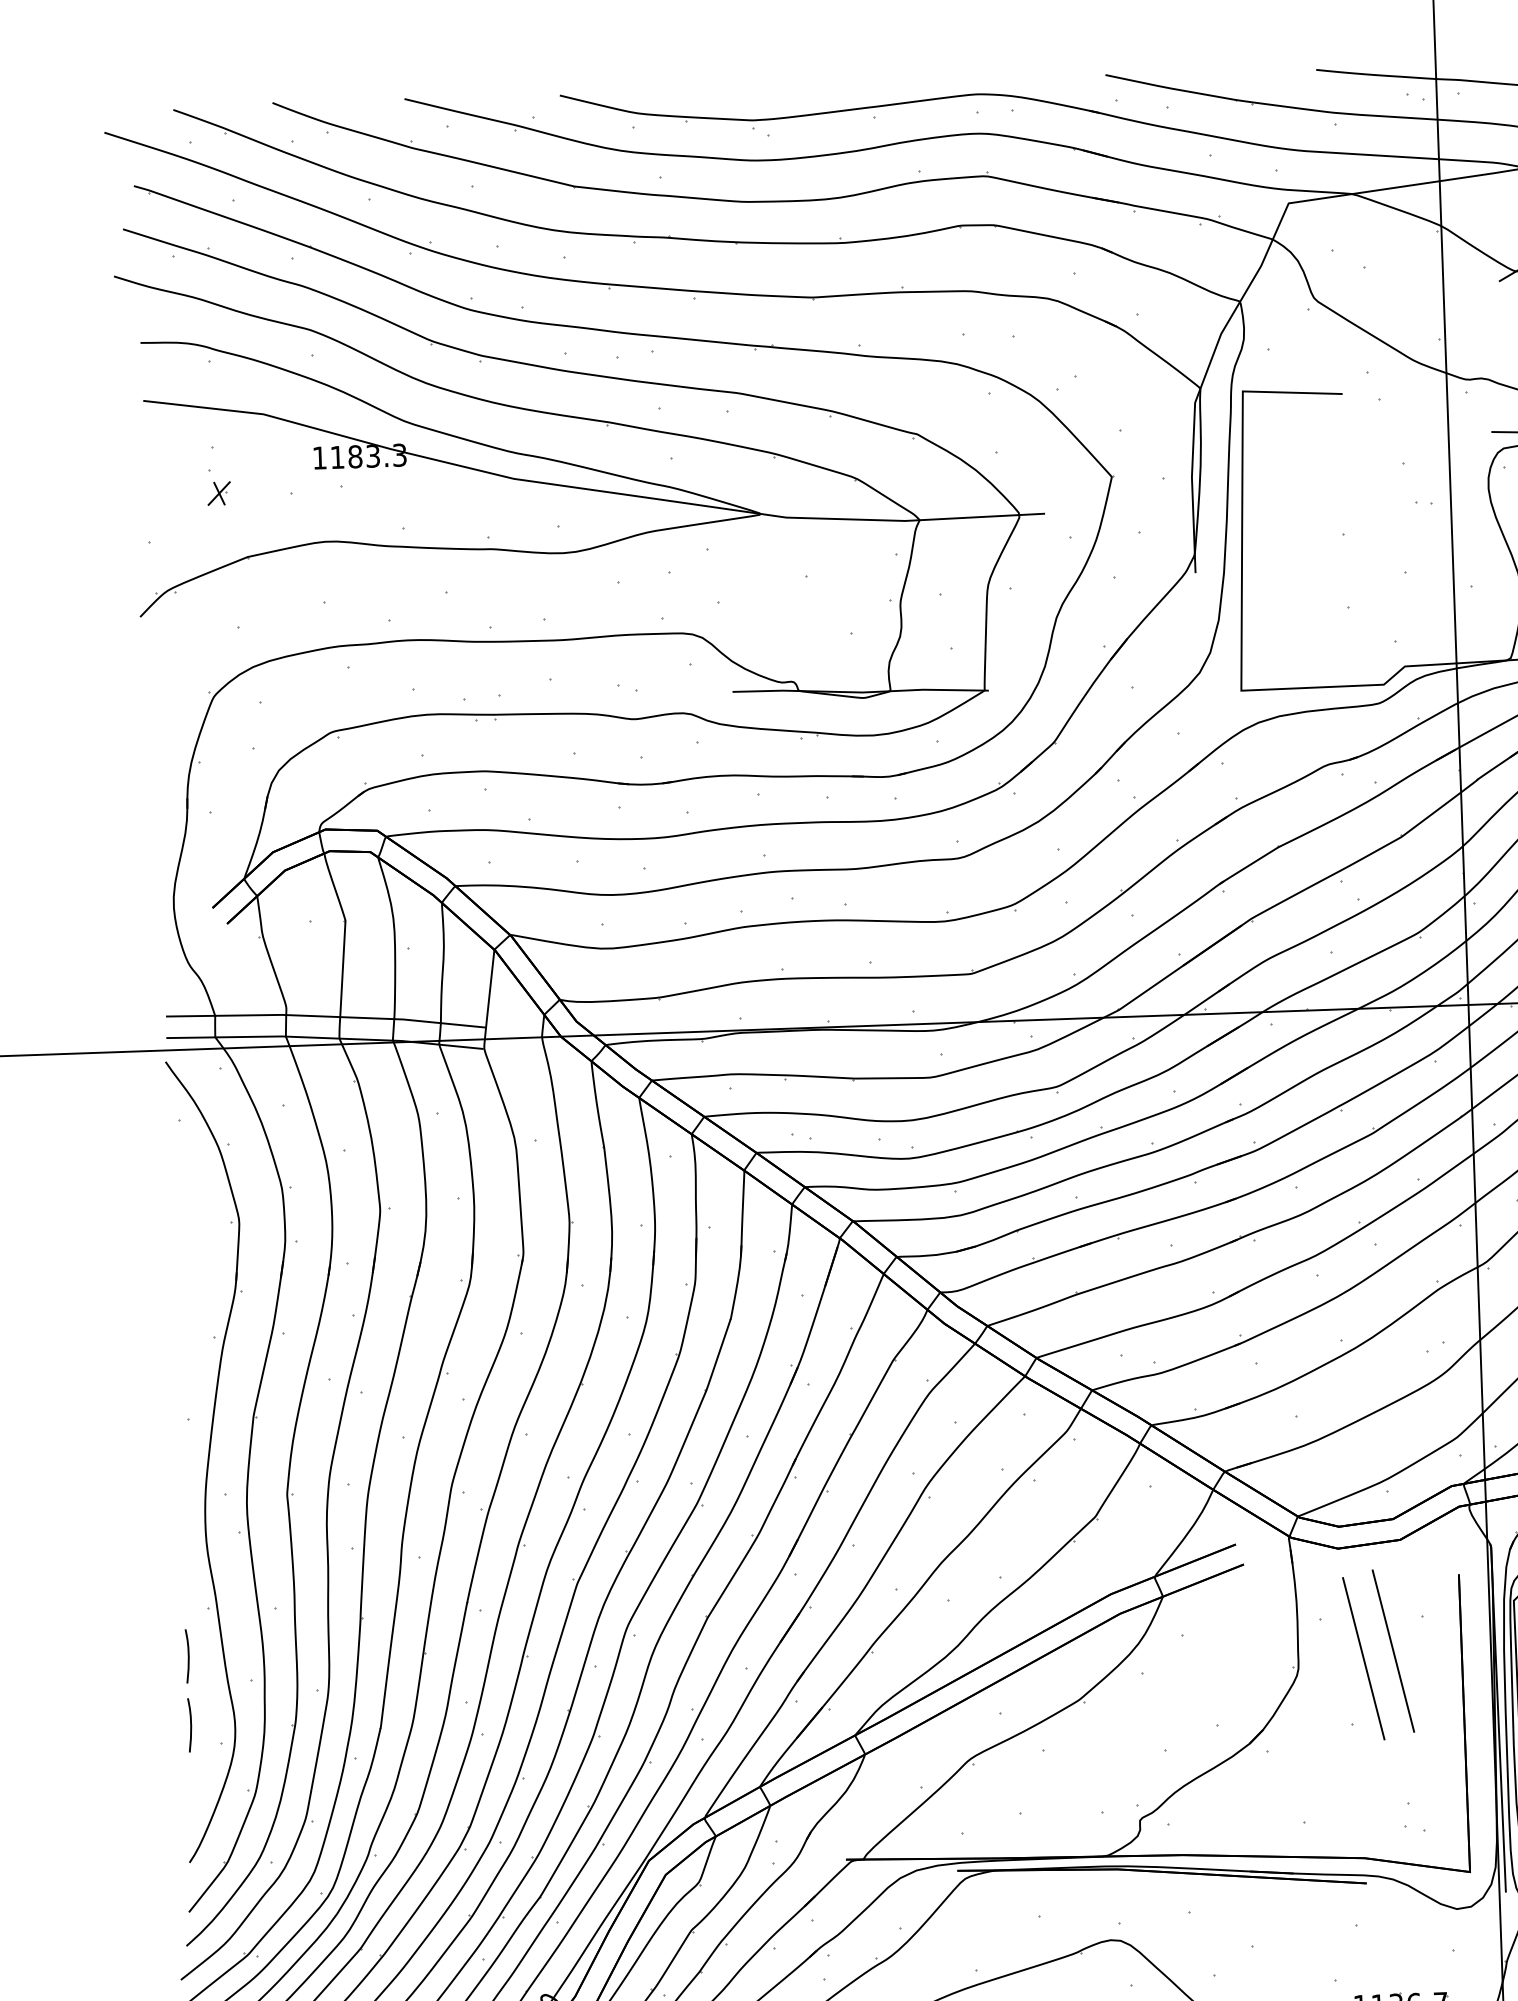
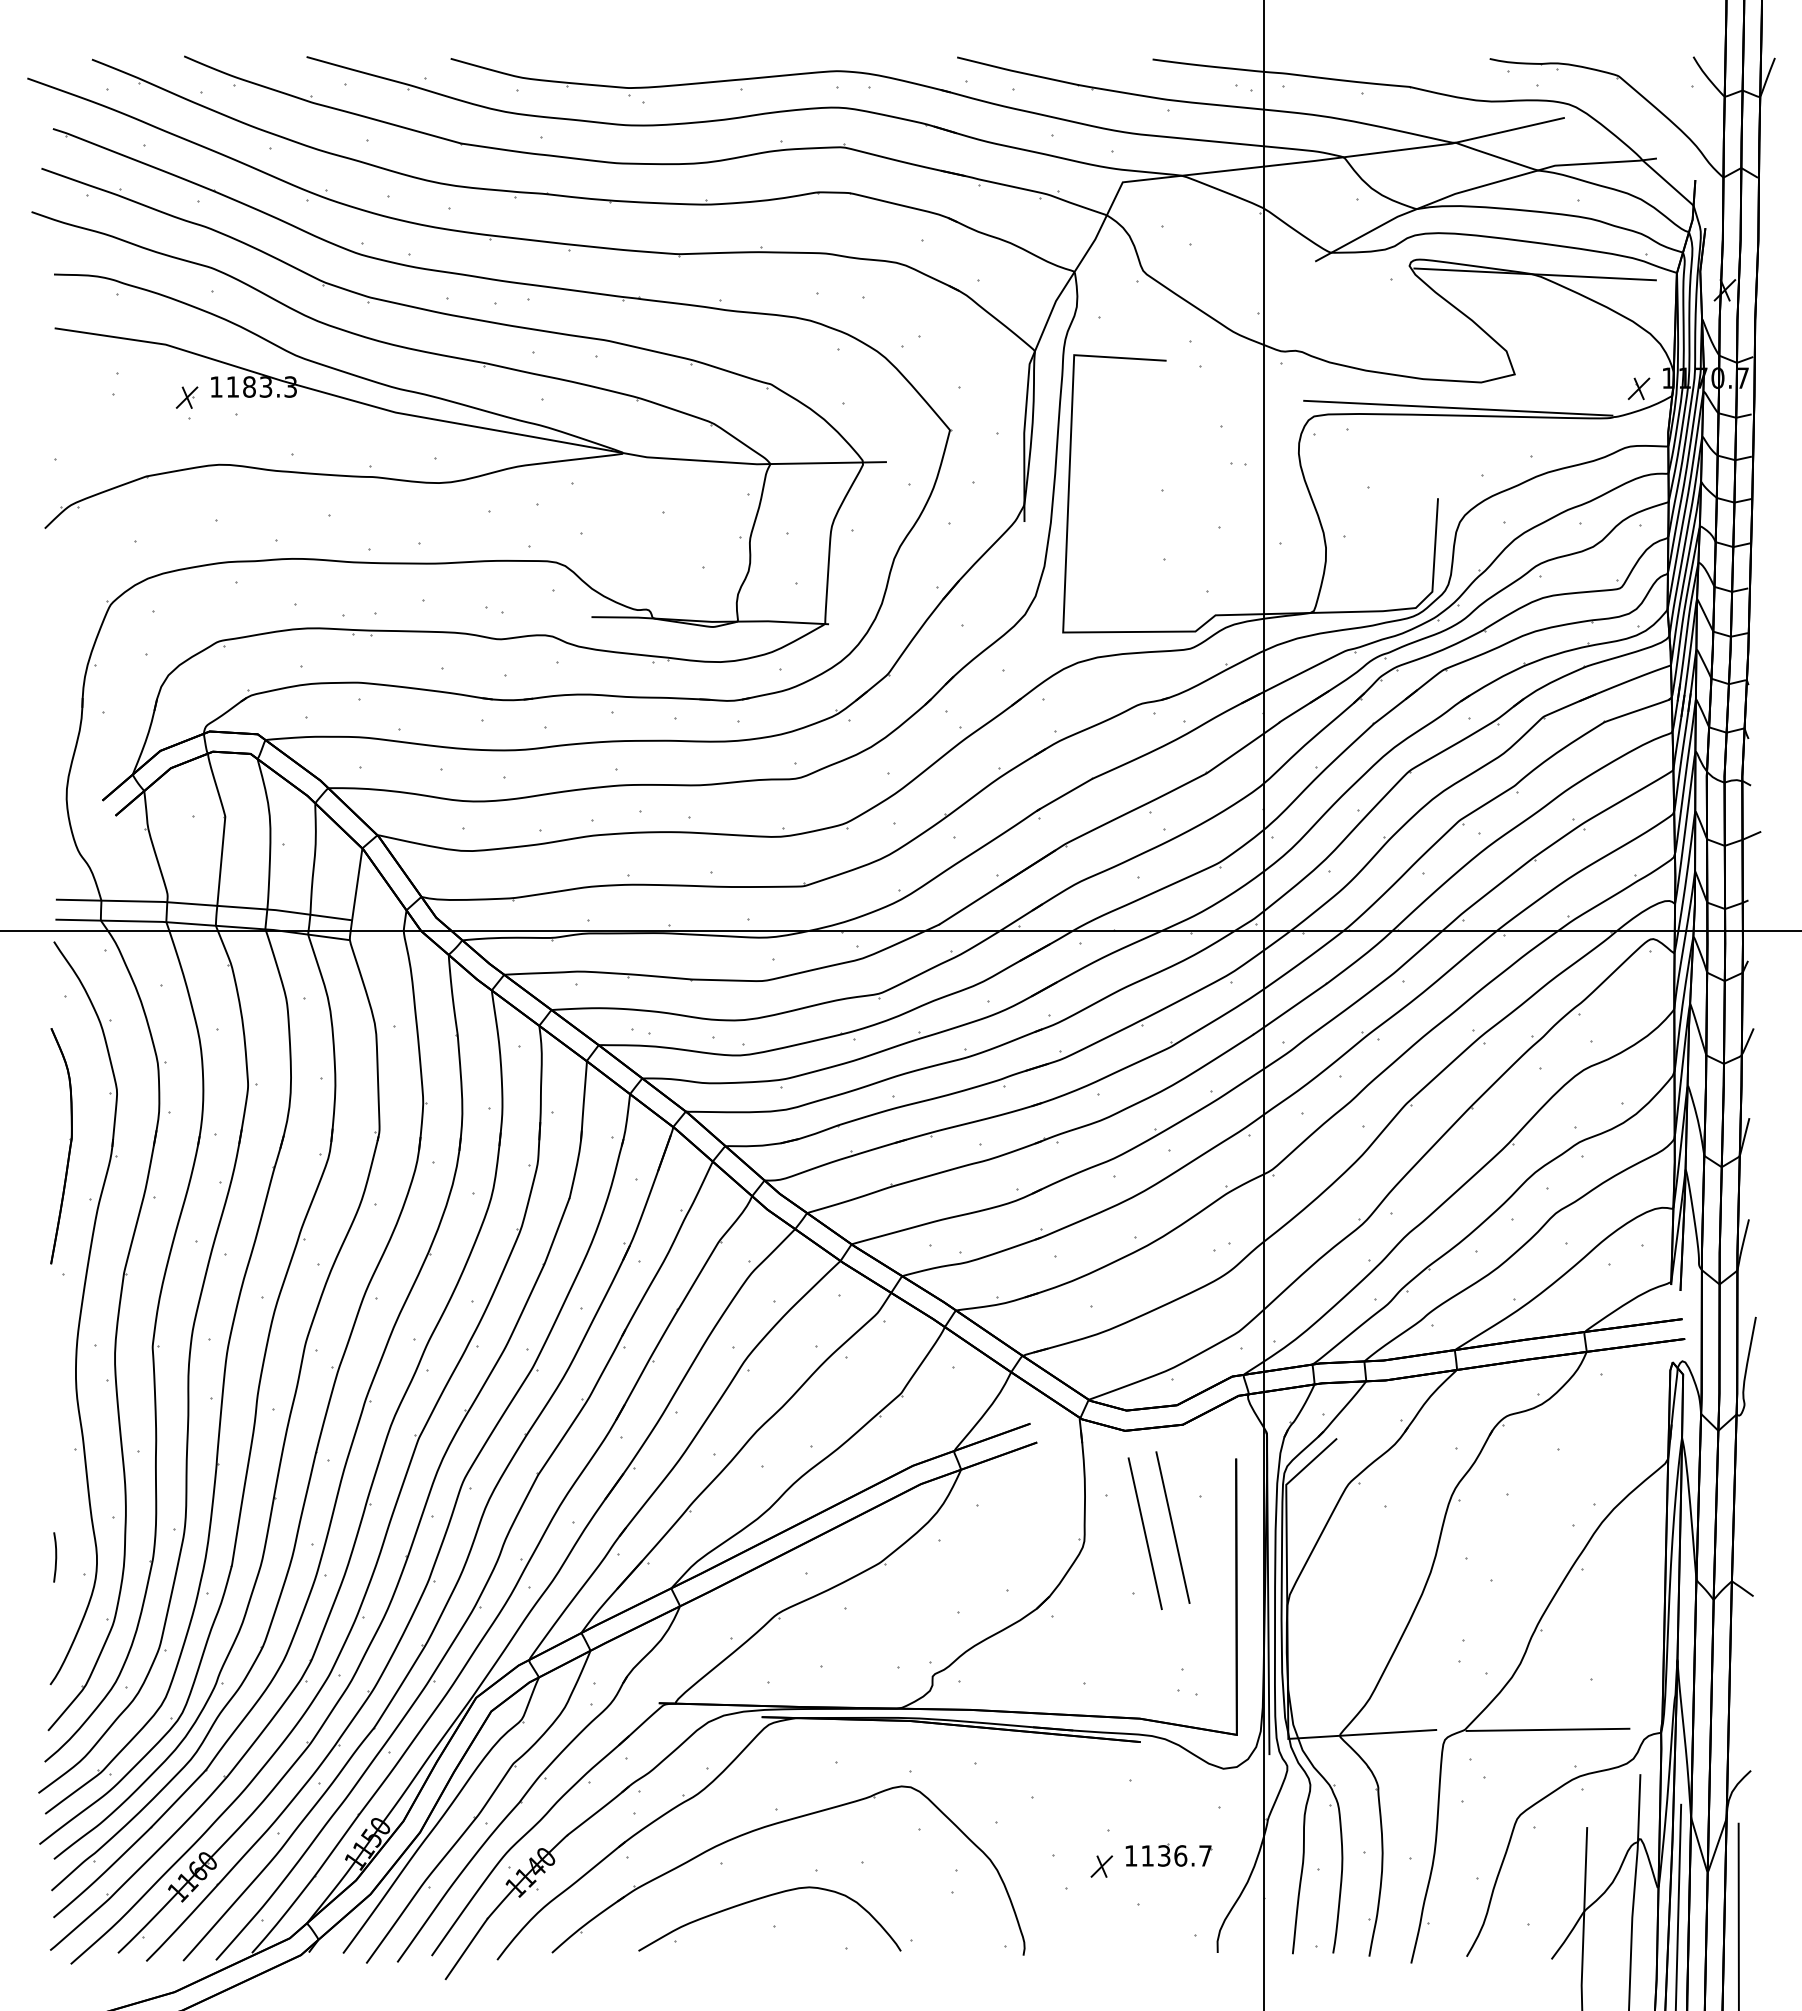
part: (218, 493) -> (186, 397), moved
part: (190, 1281) -> (69, 1146), added
curve: (187, 1656) -> (55, 1493), removed

